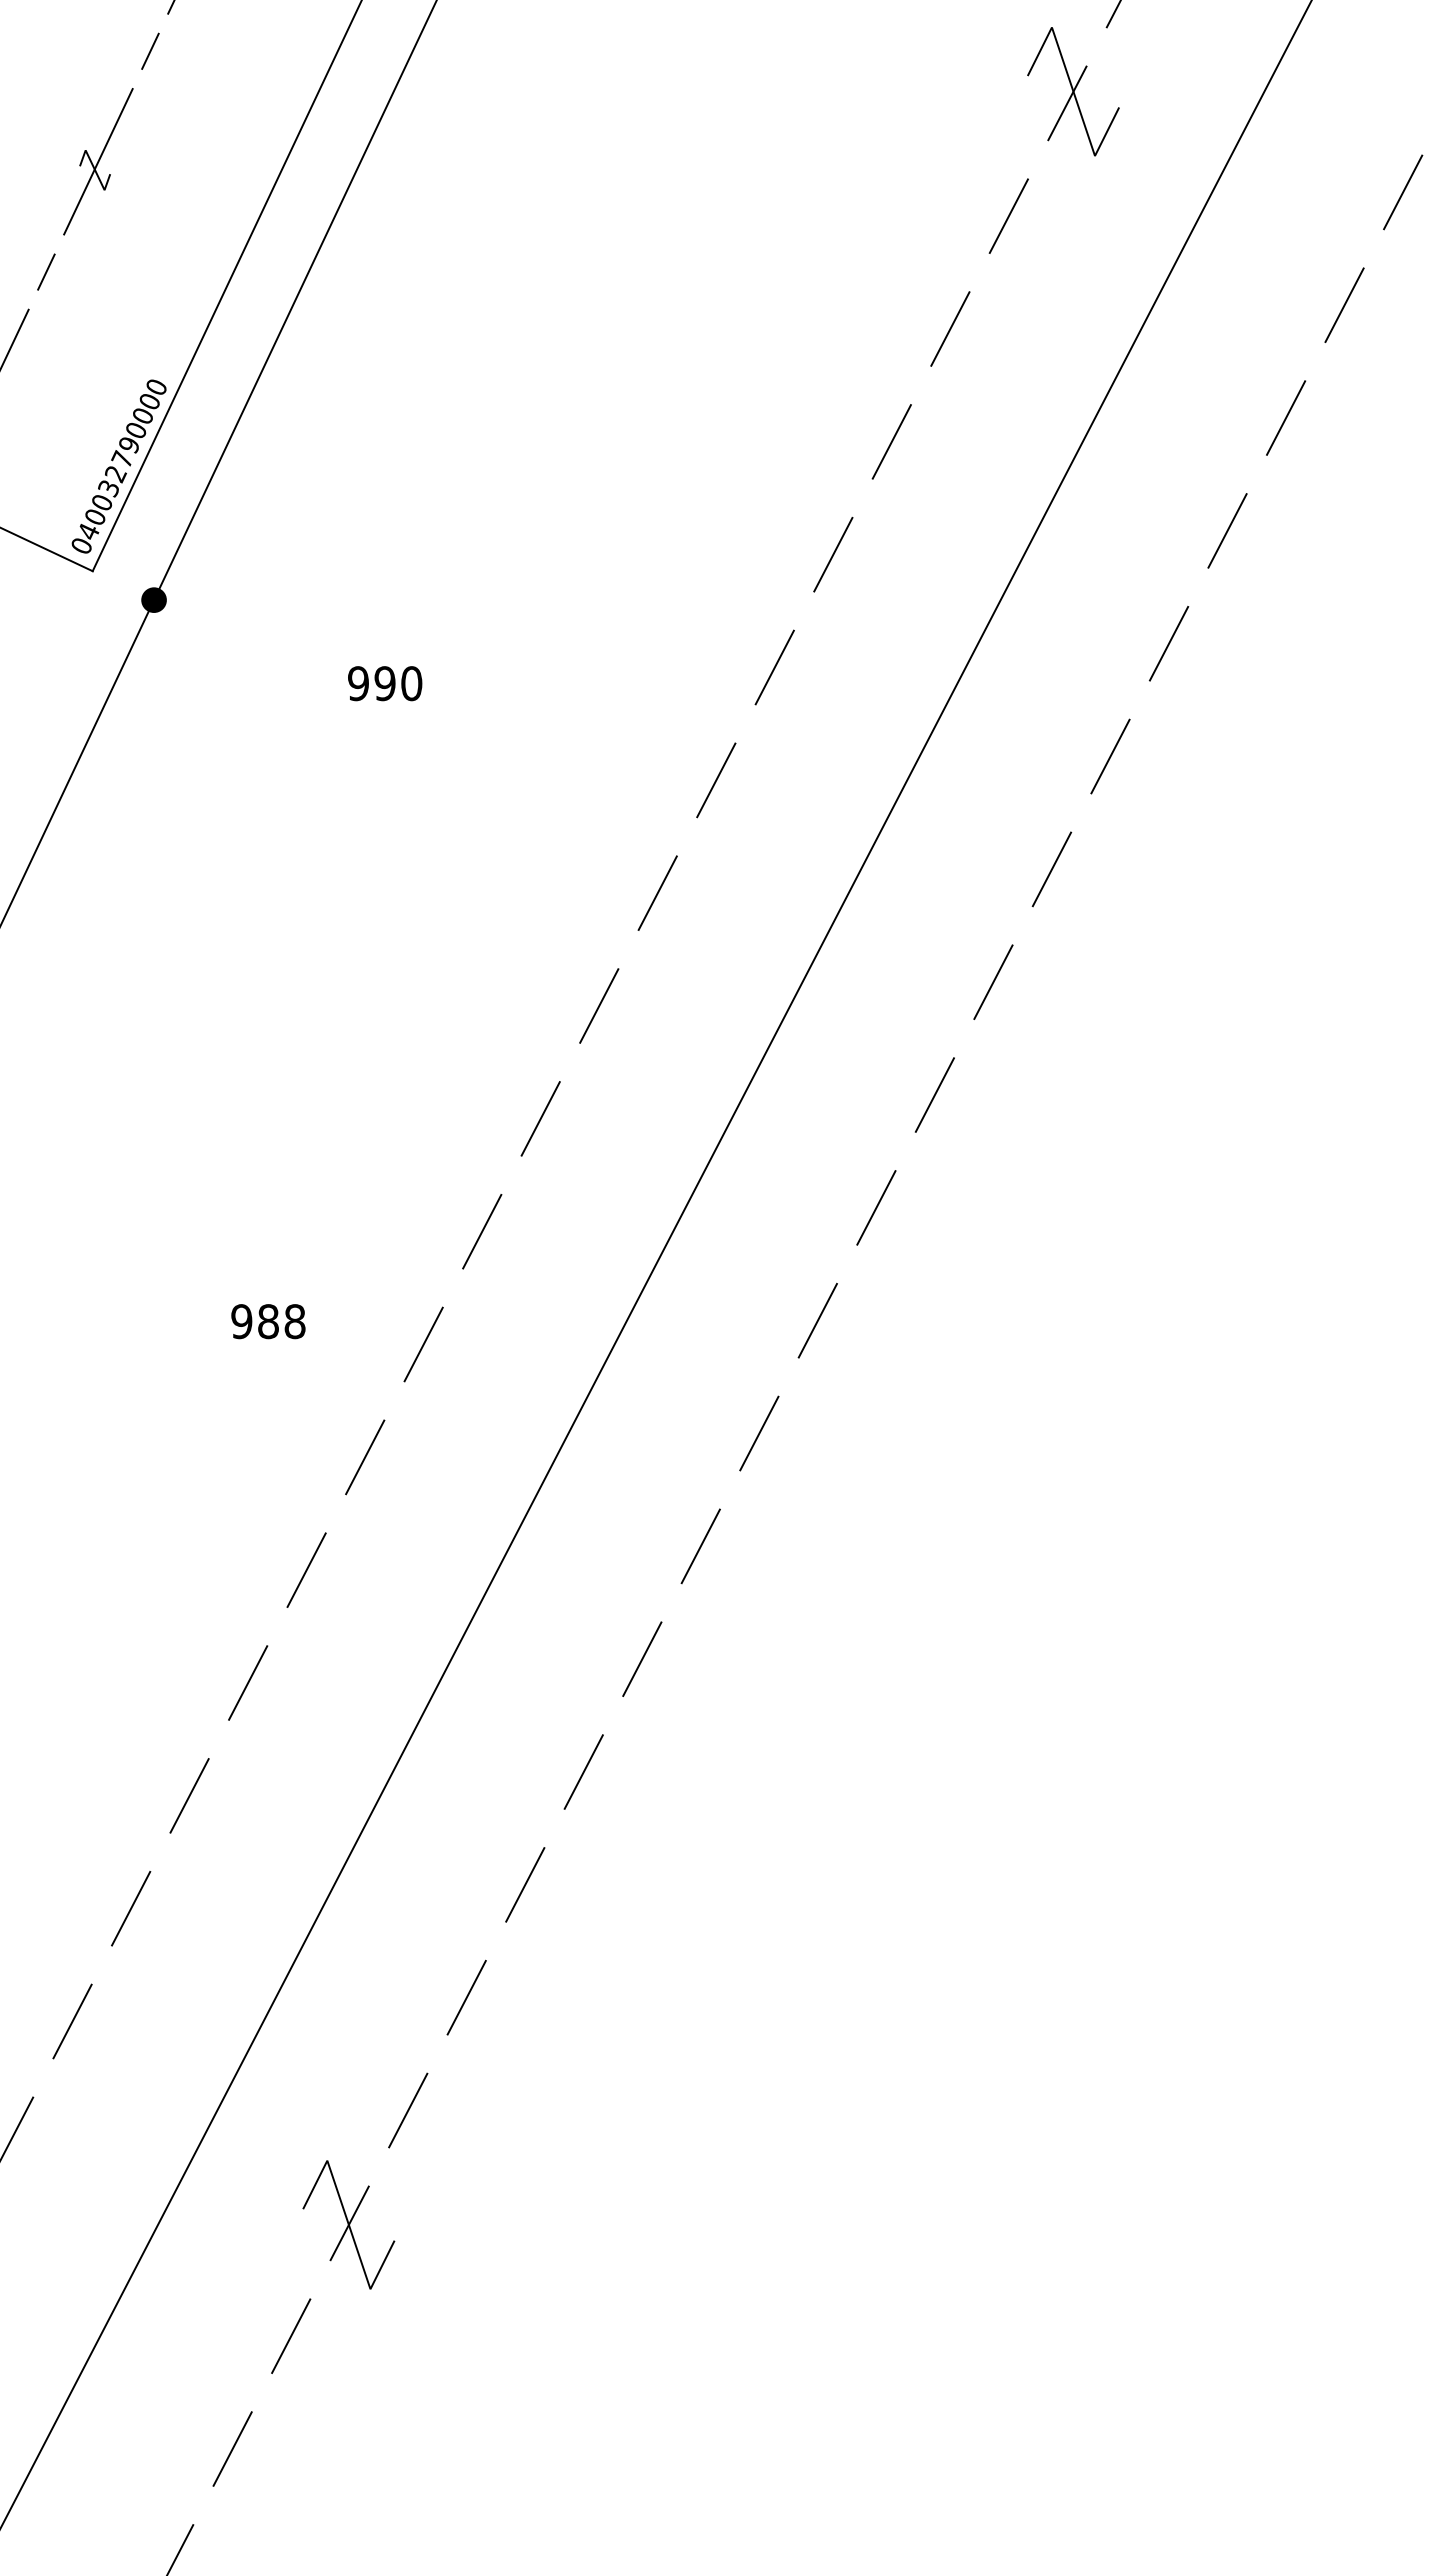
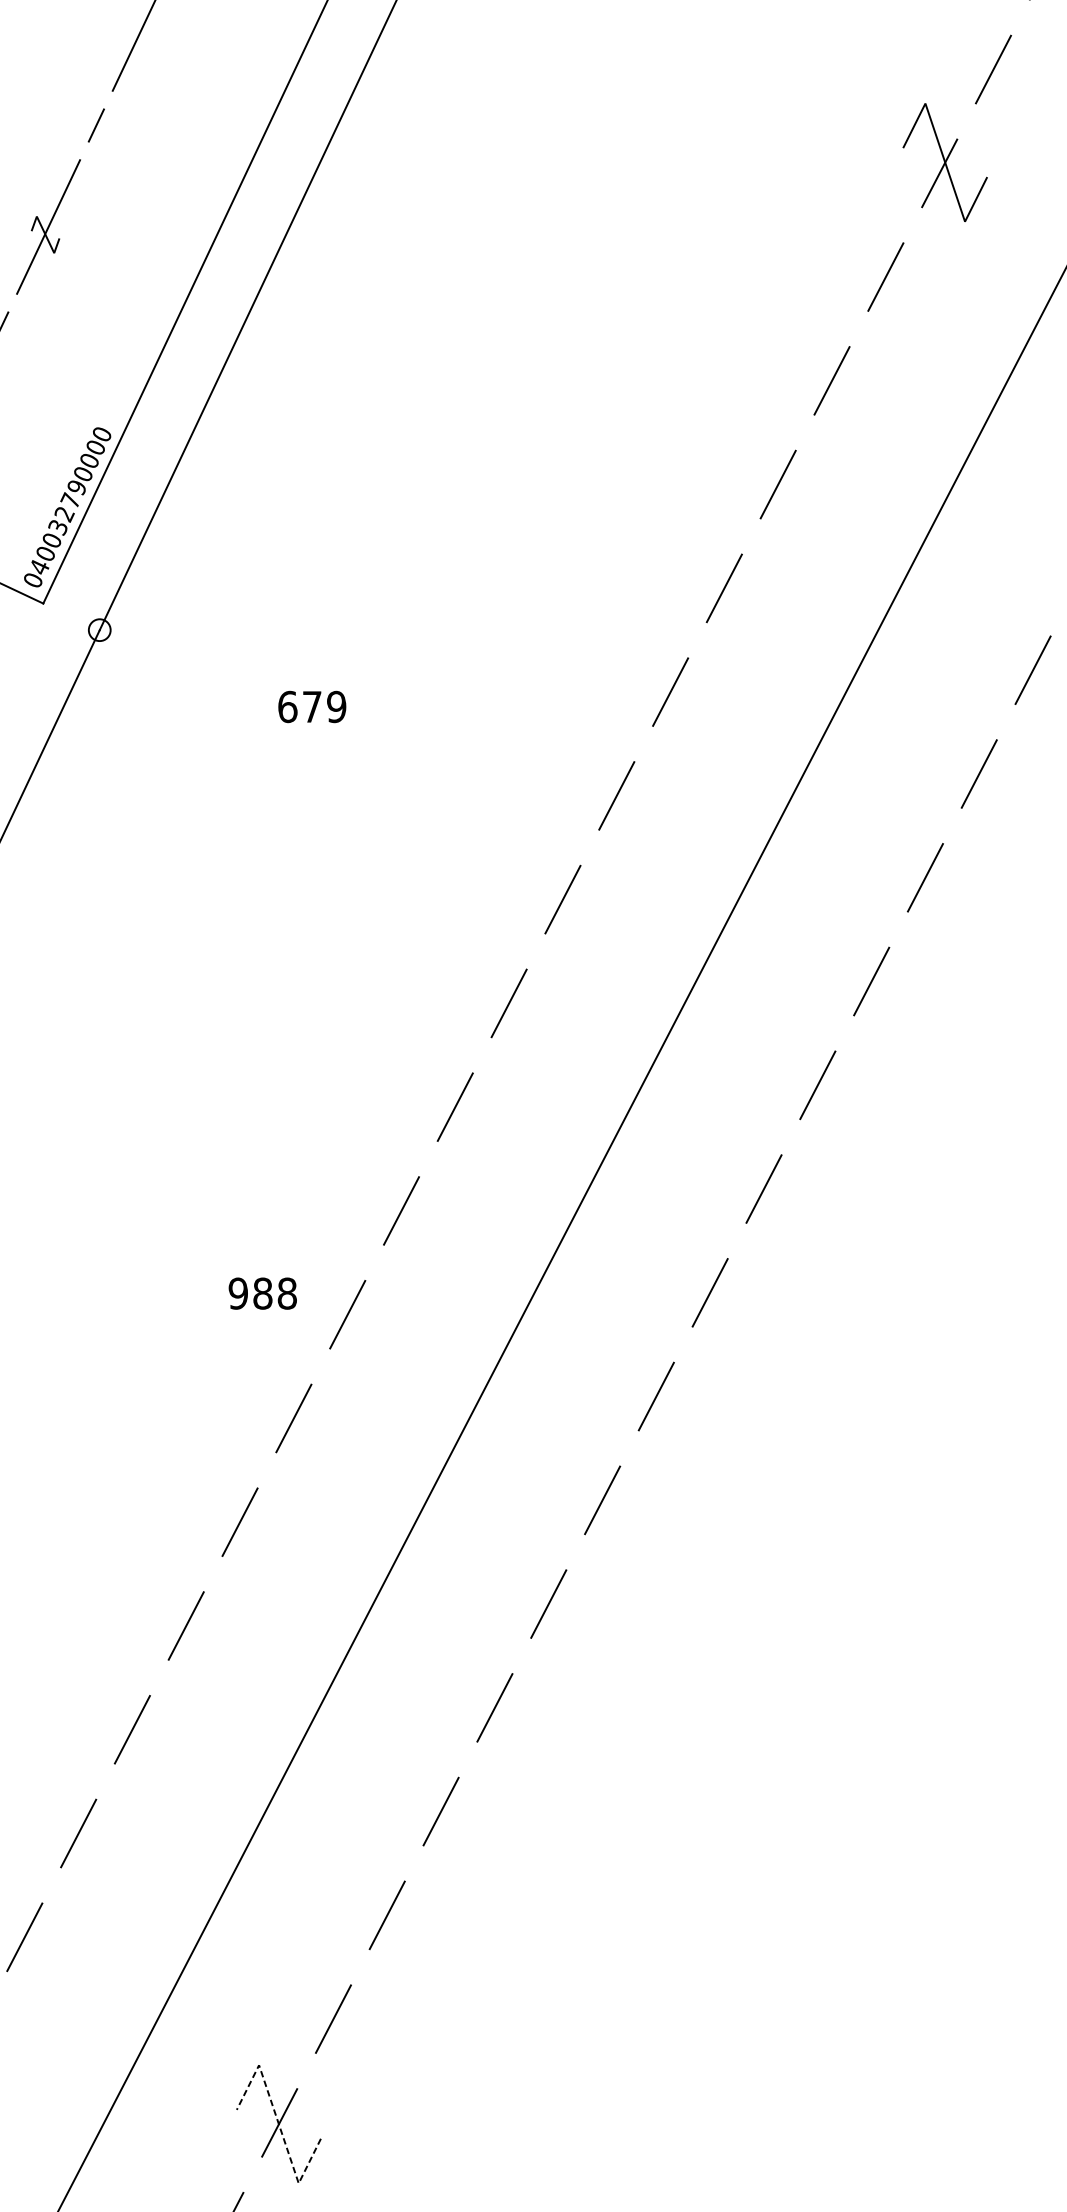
fill: (153, 600) -> (99, 630), removed
text: (385, 683) -> (312, 706), 990 -> 679
text: (268, 1321) -> (262, 1293), moved
line: (348, 2224) -> (278, 2123), solid -> dashed

